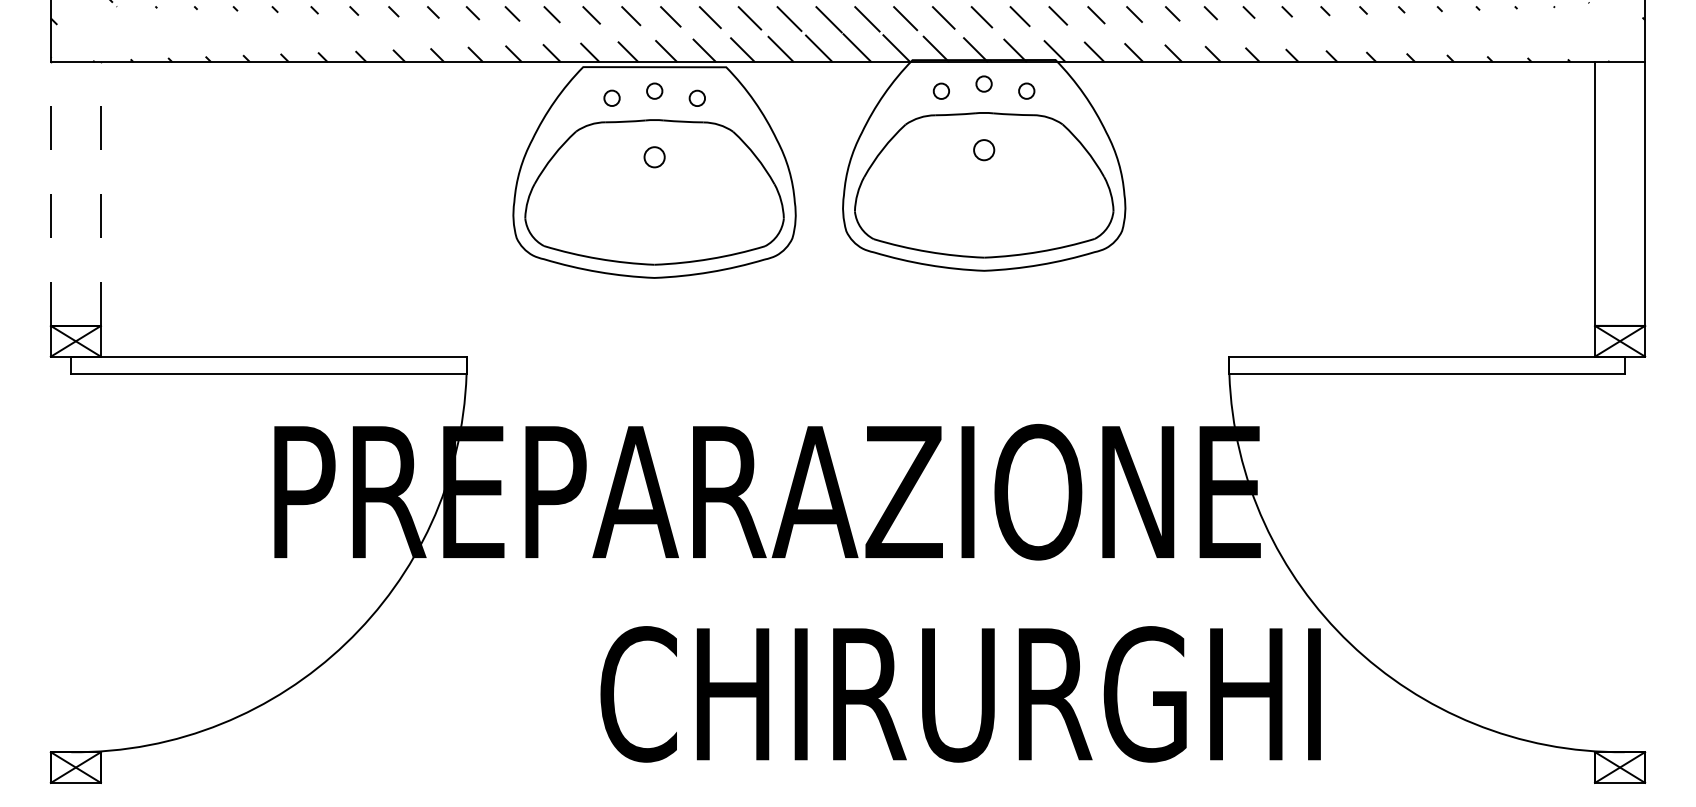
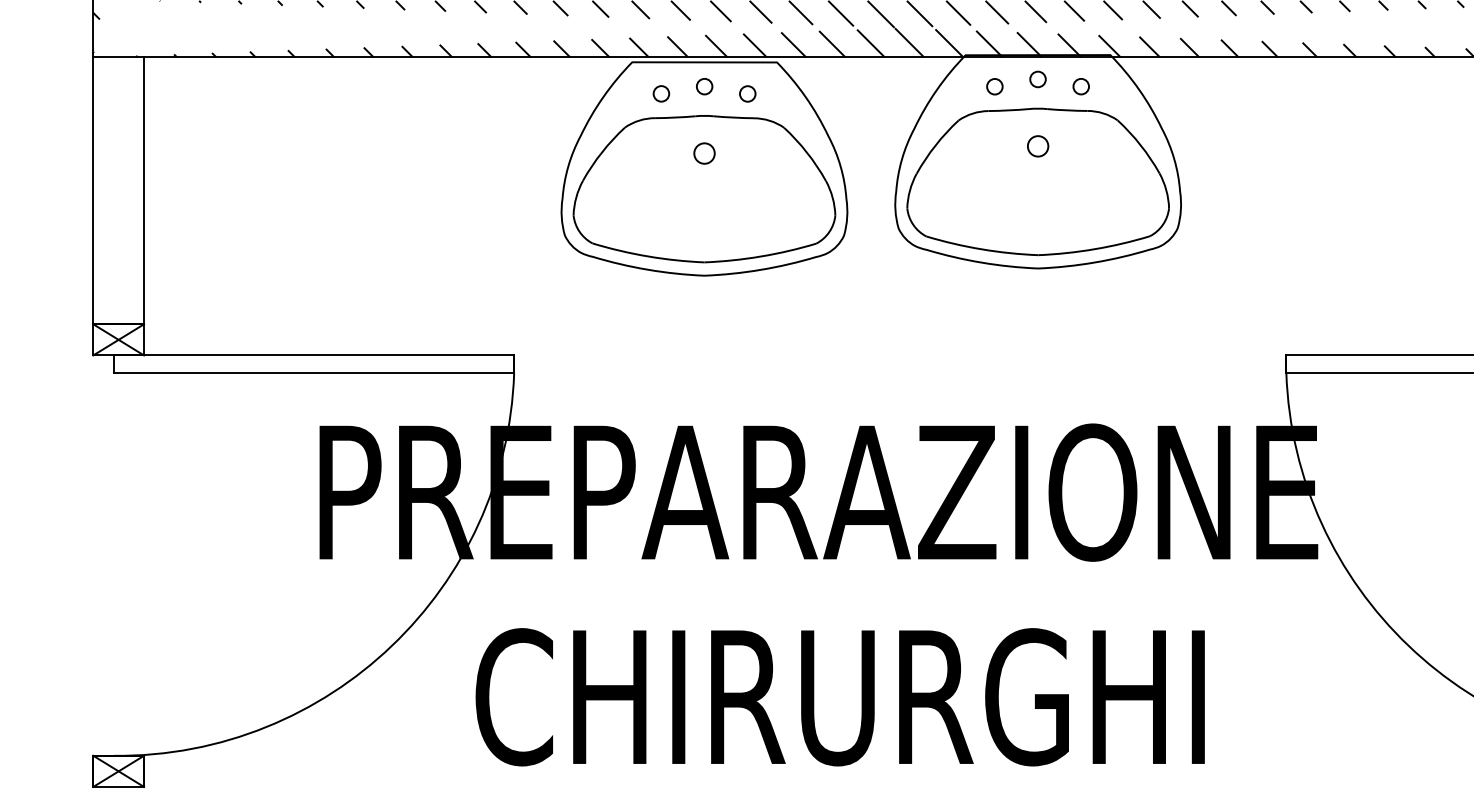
line: (50, 194) -> (92, 191), dashed -> solid
line: (100, 194) -> (143, 191), dashed -> solid
text: (960, 694) -> (840, 697), moved

